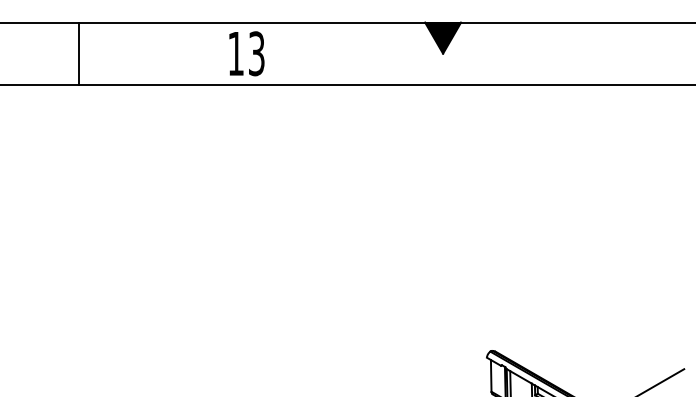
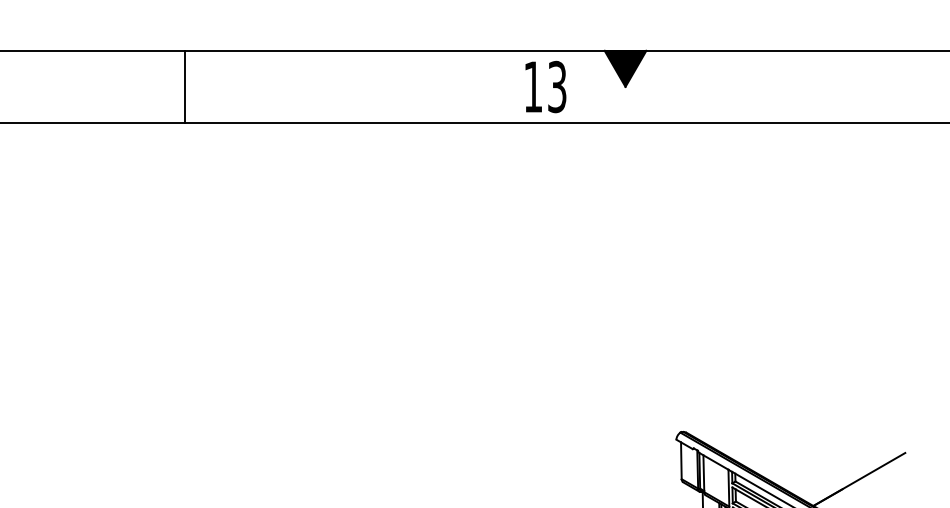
line: (79, 53) -> (185, 86), moved
text: (246, 53) -> (545, 86), moved

